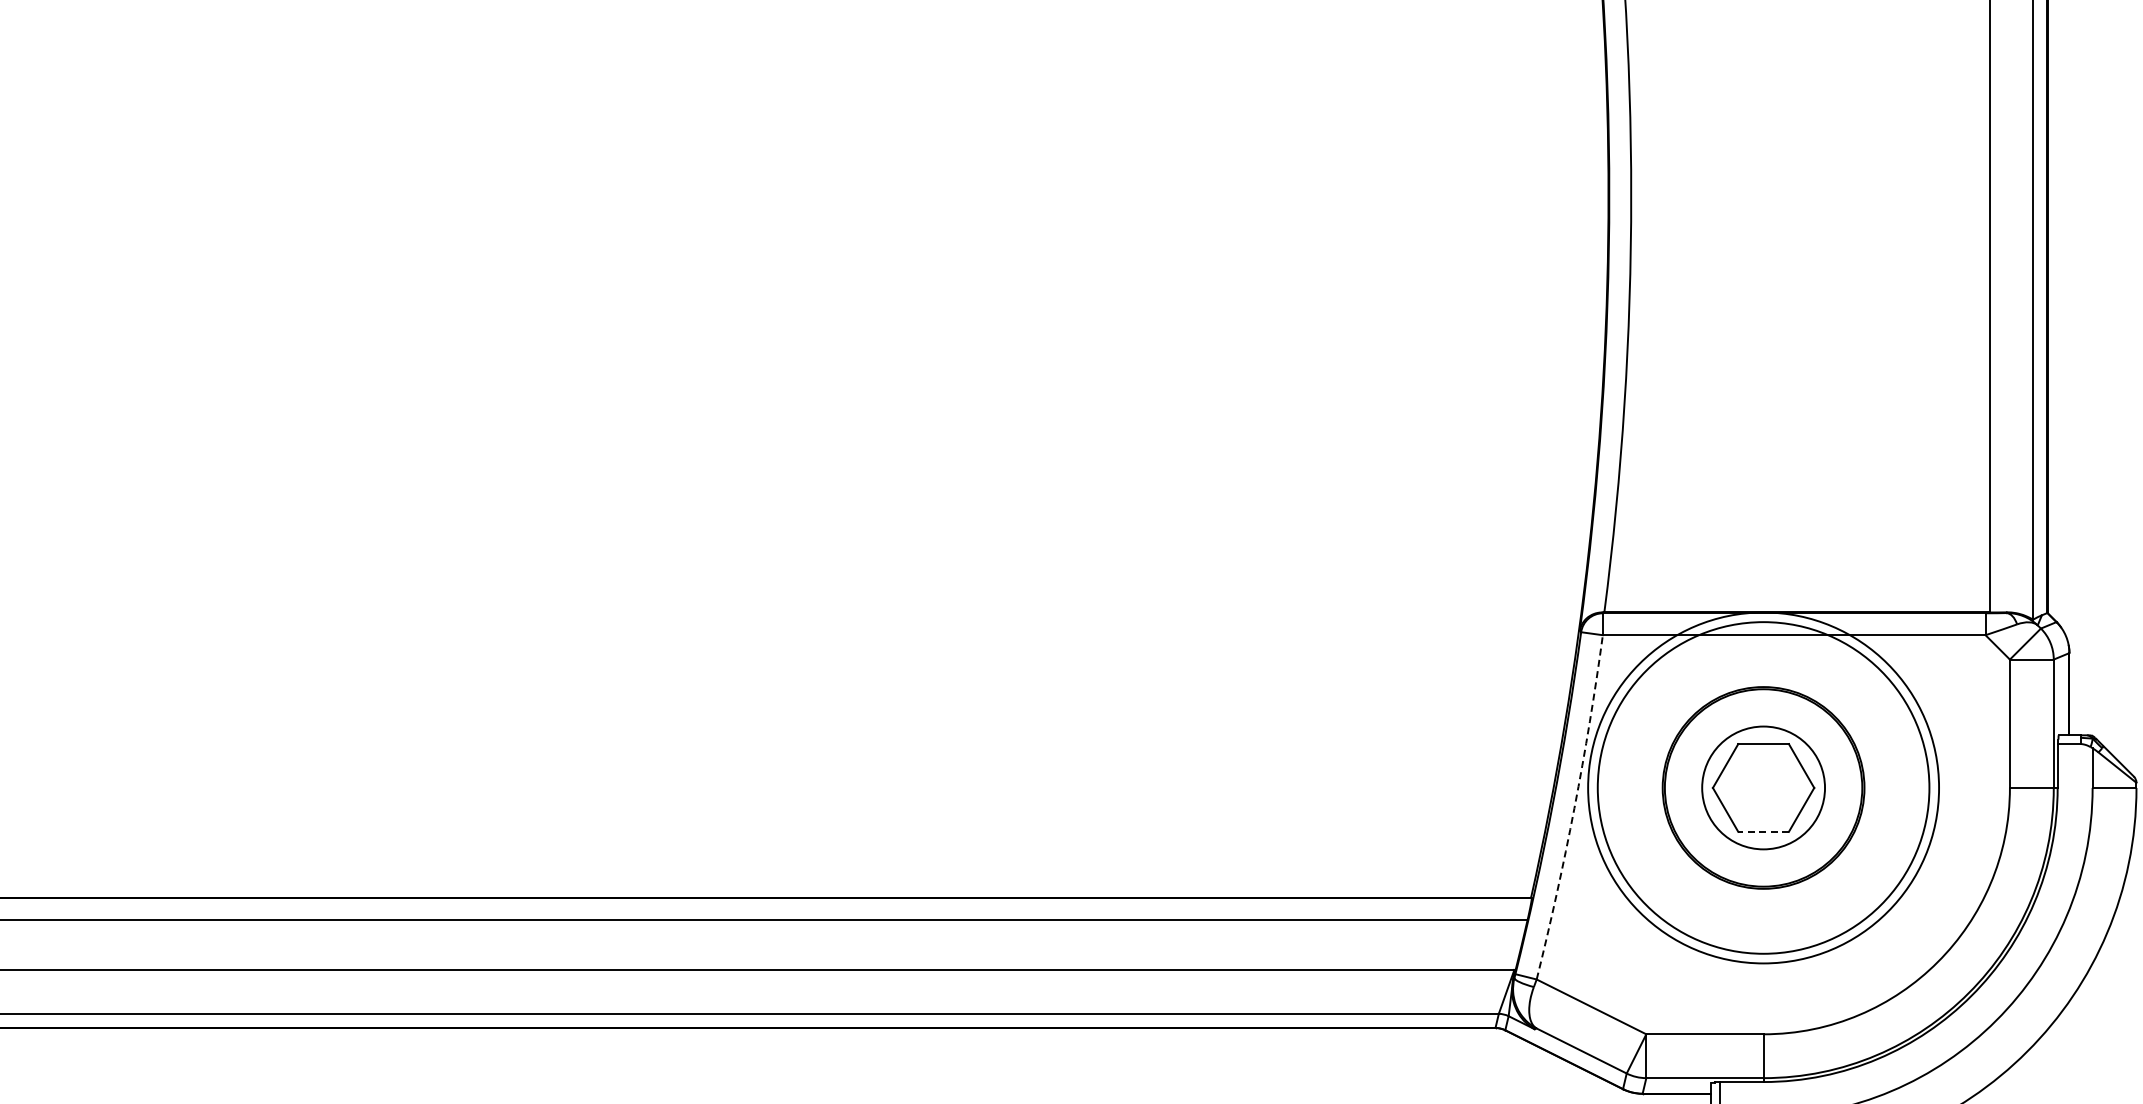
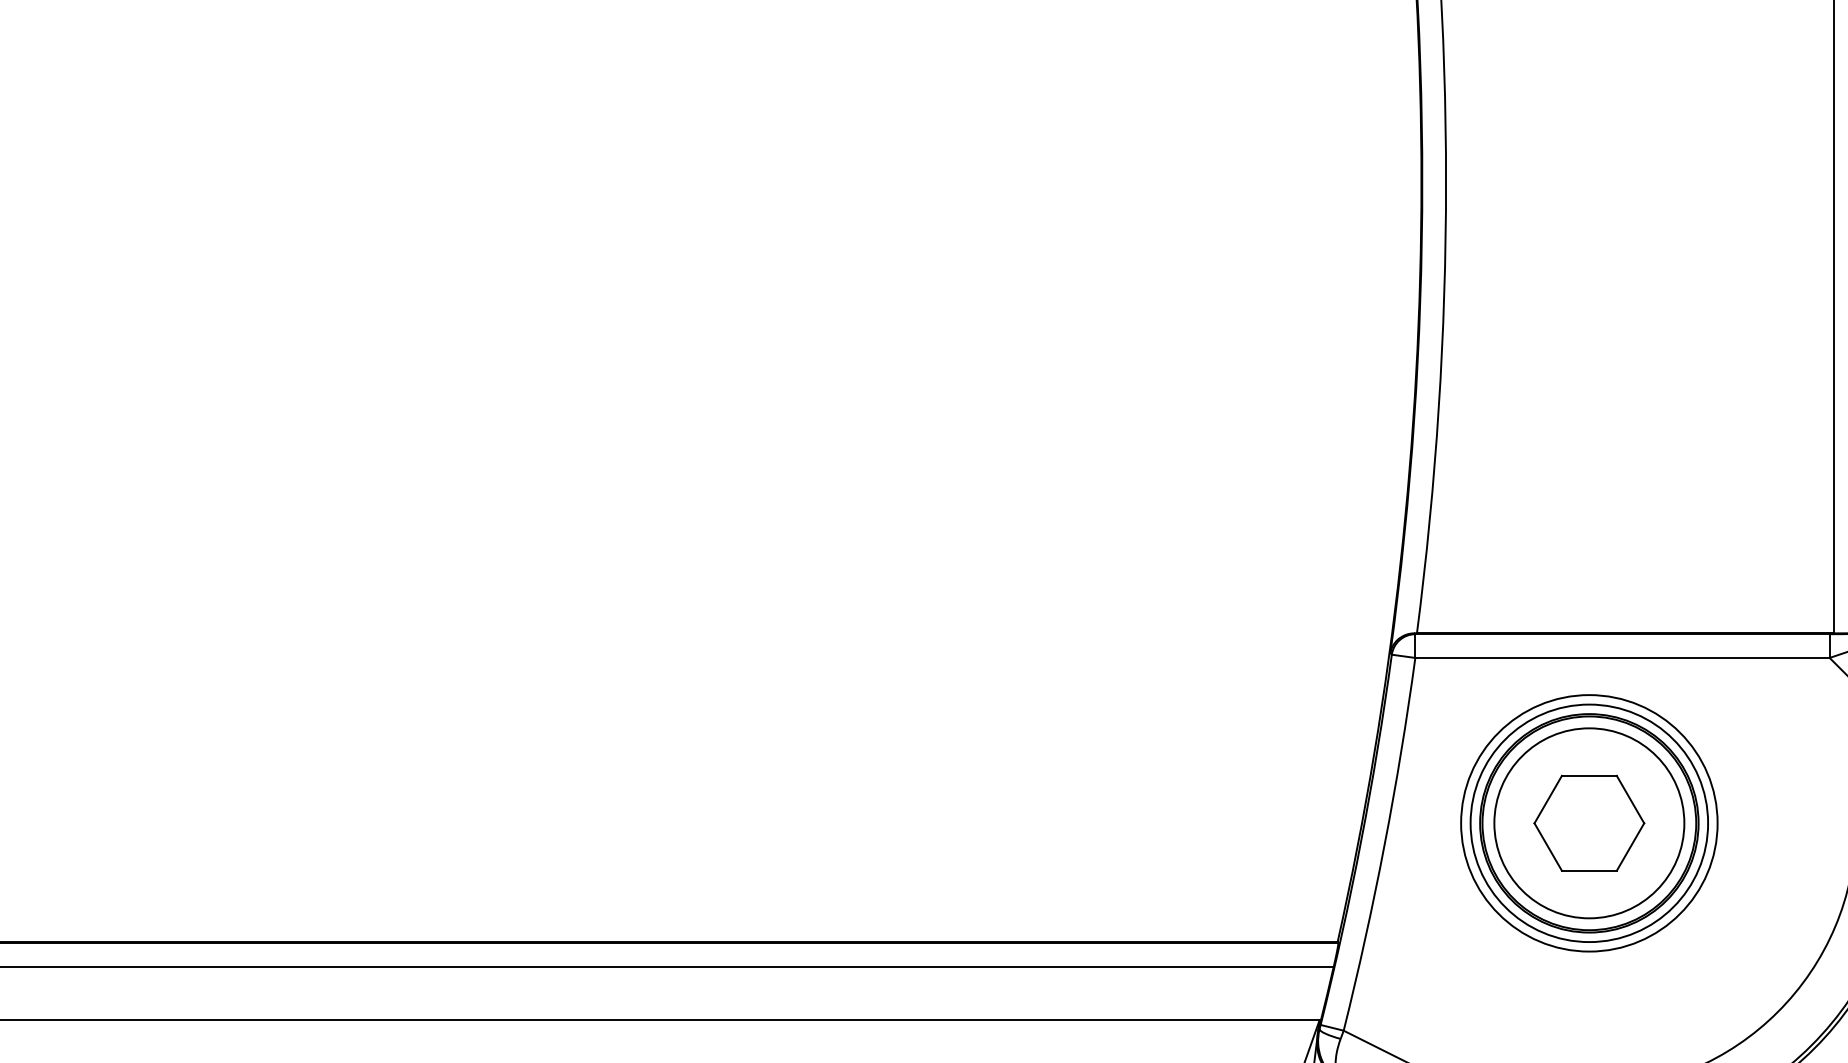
circle: (1763, 787) -> (1589, 822), size x0.62
circle: (1763, 787) -> (1589, 822), size x0.71
circle: (1763, 787) -> (1589, 822), size x1.43
arc: (1574, 808) -> (1384, 845), dashed -> solid
line: (1763, 831) -> (1589, 870), dashed -> solid

